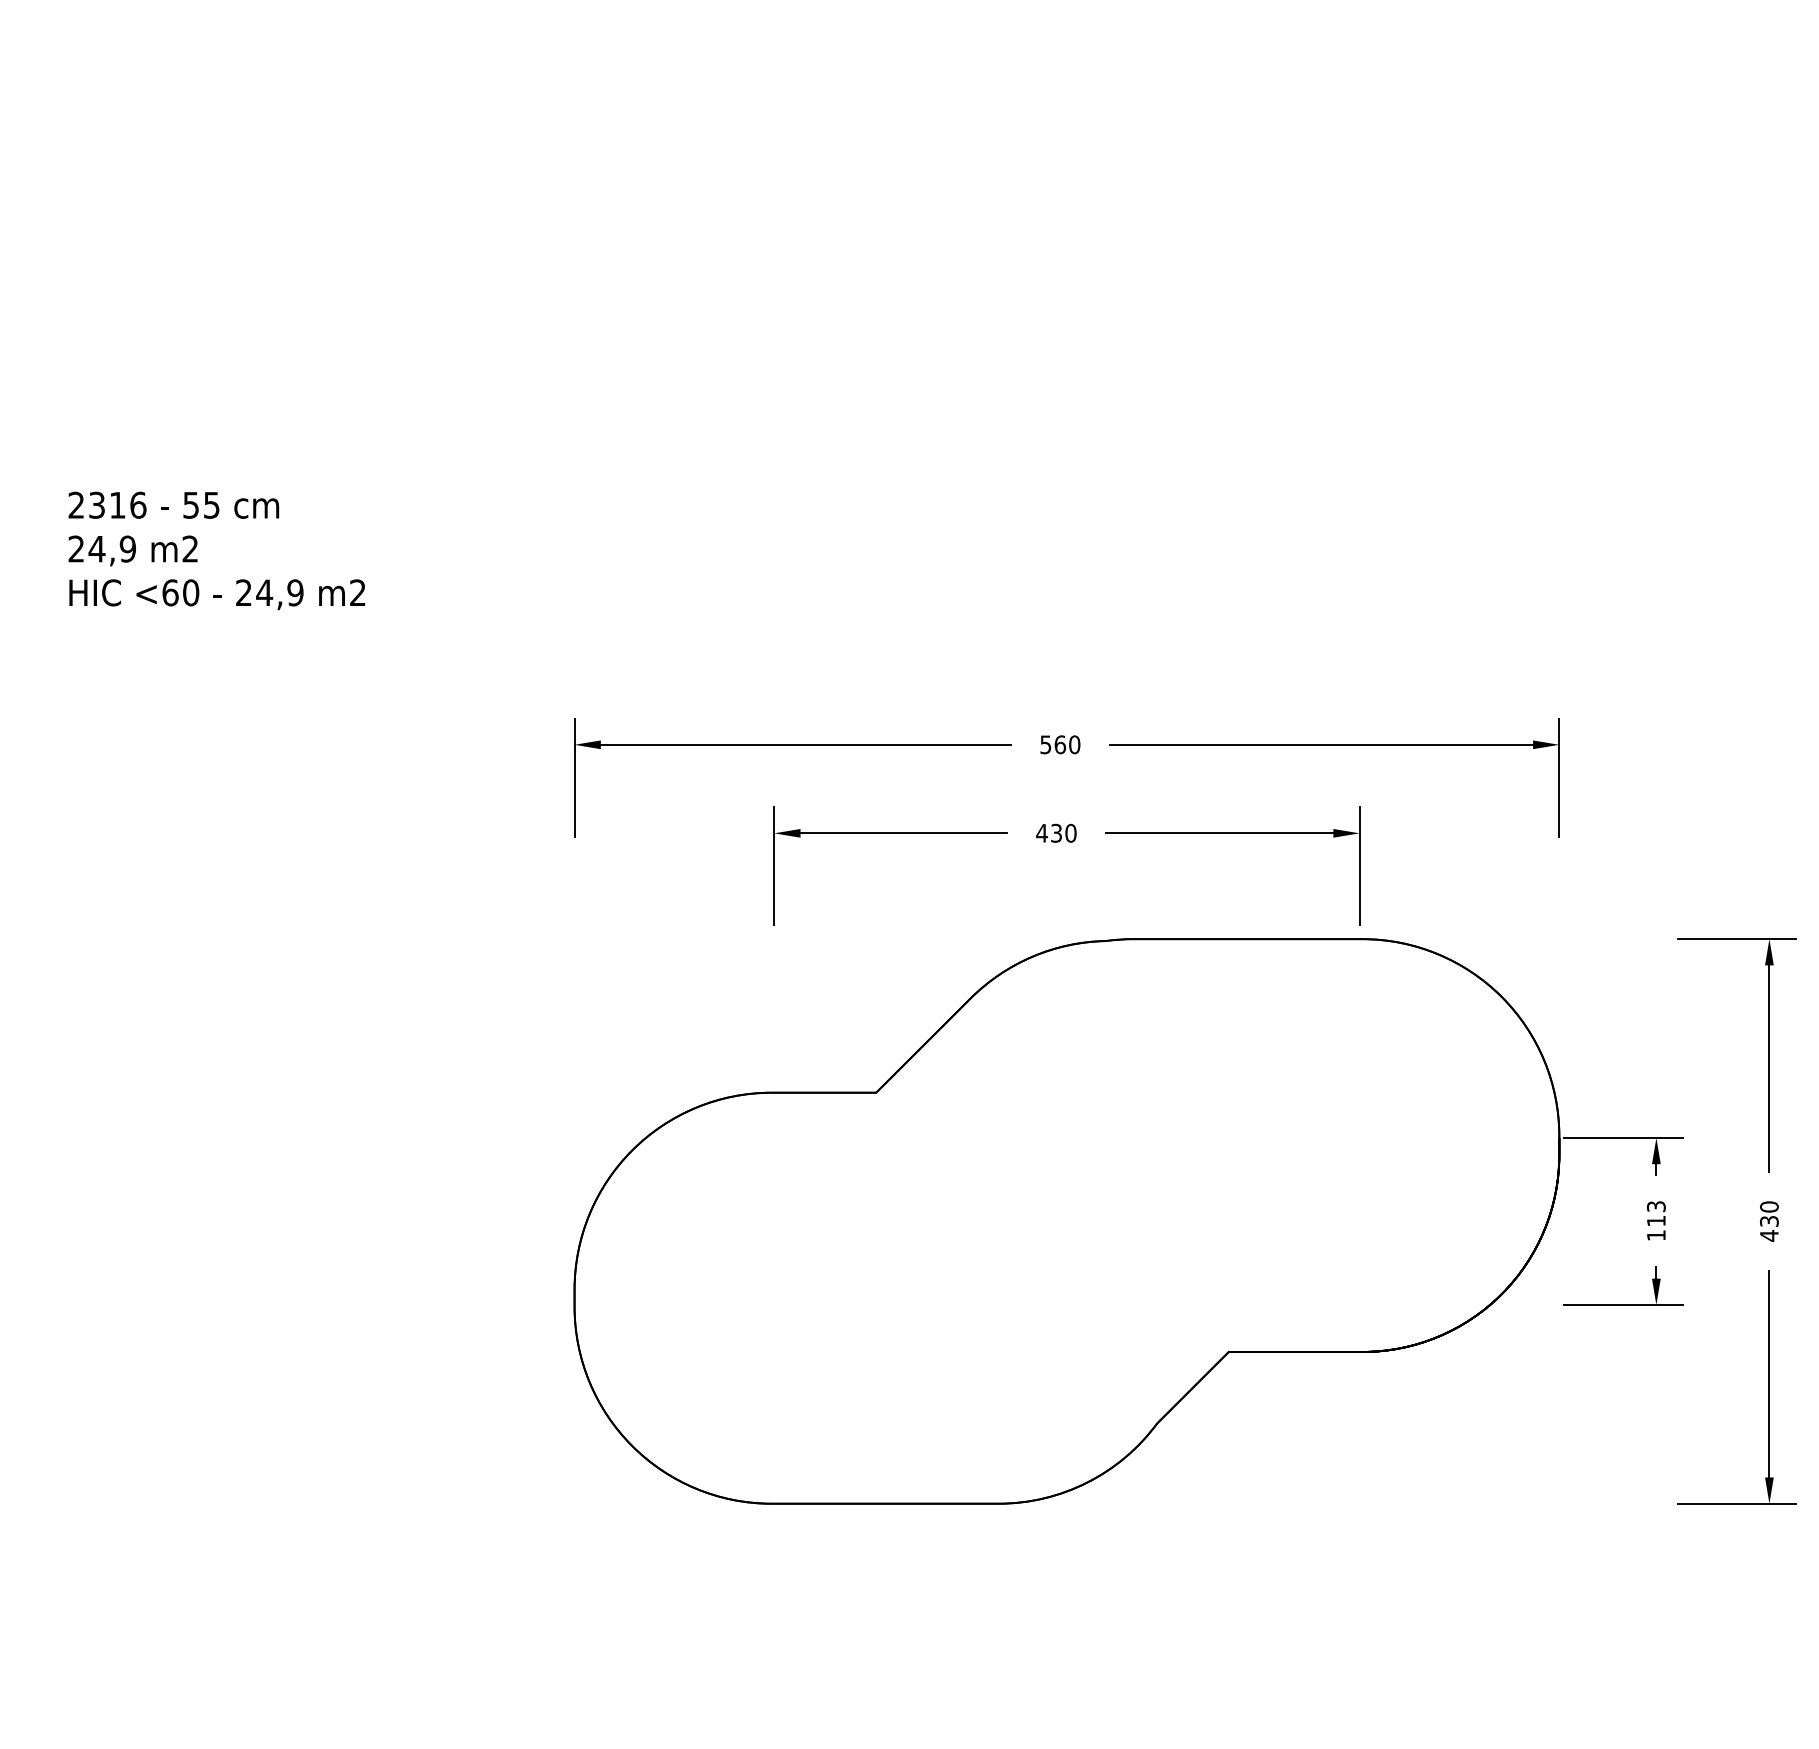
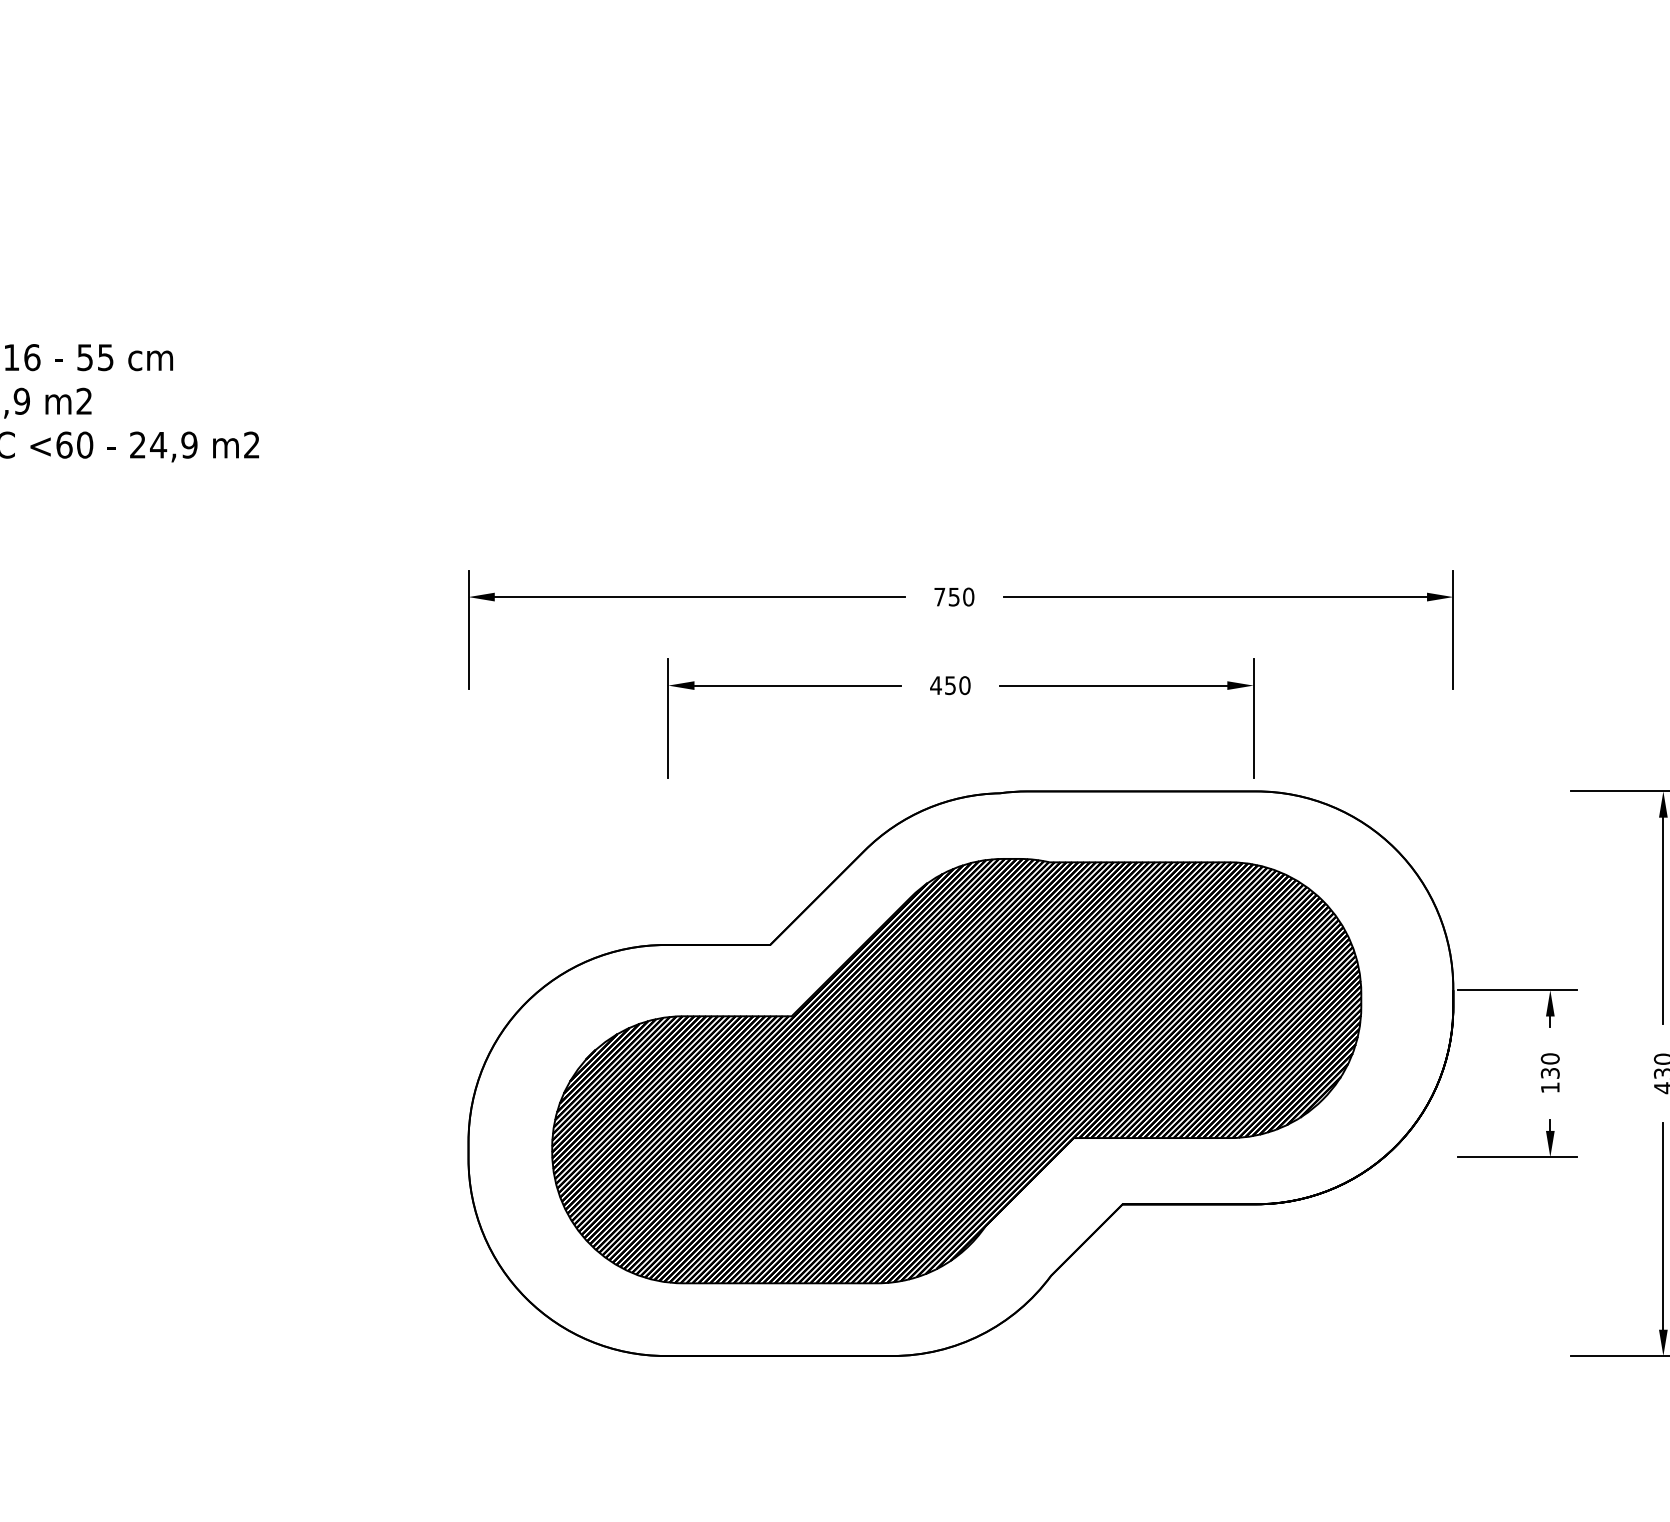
text: (1053, 744) -> (947, 596), 560 -> 750
text: (1056, 832) -> (950, 684), 430 -> 450
text: (1655, 1213) -> (1549, 1065), 113 -> 130
part: (1062, 1218) -> (956, 1070), added

